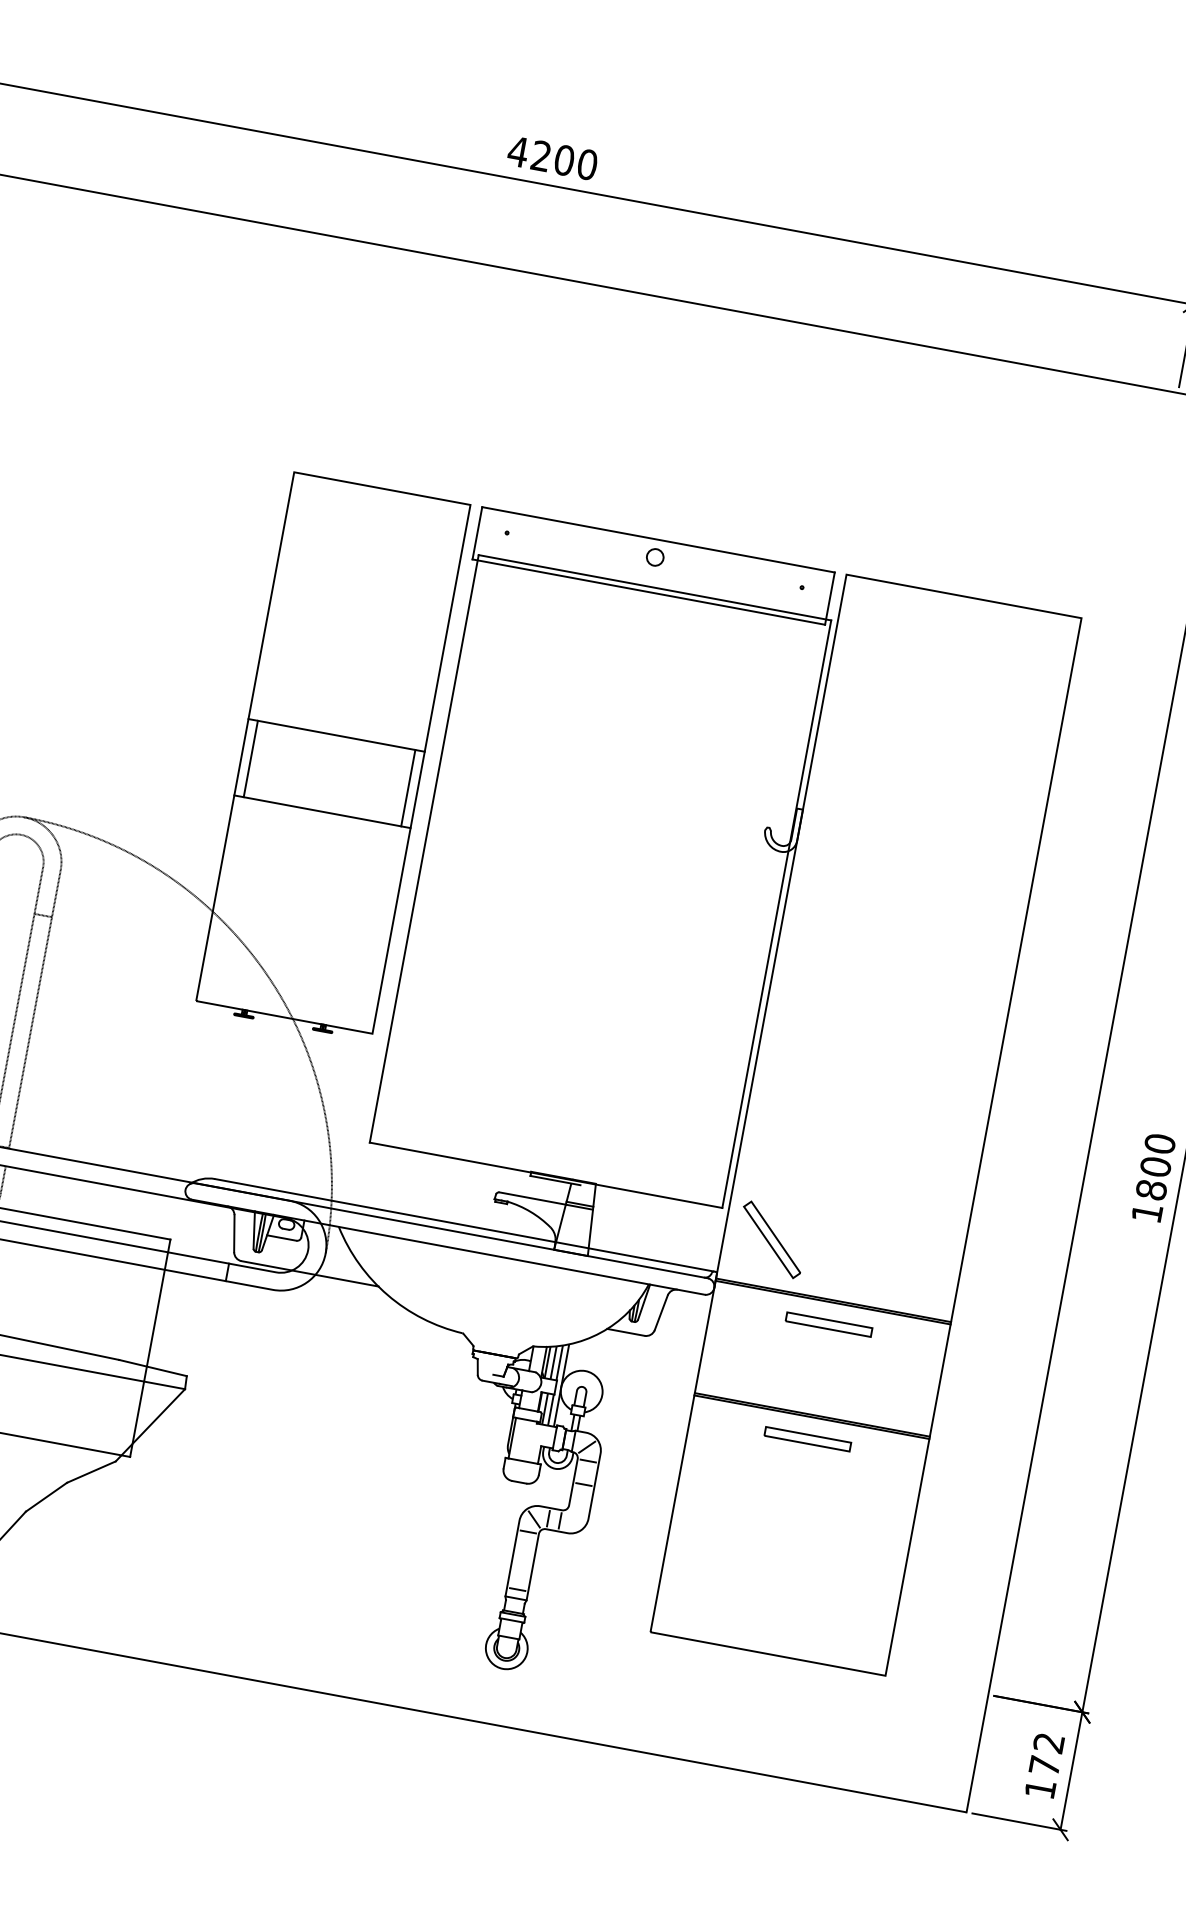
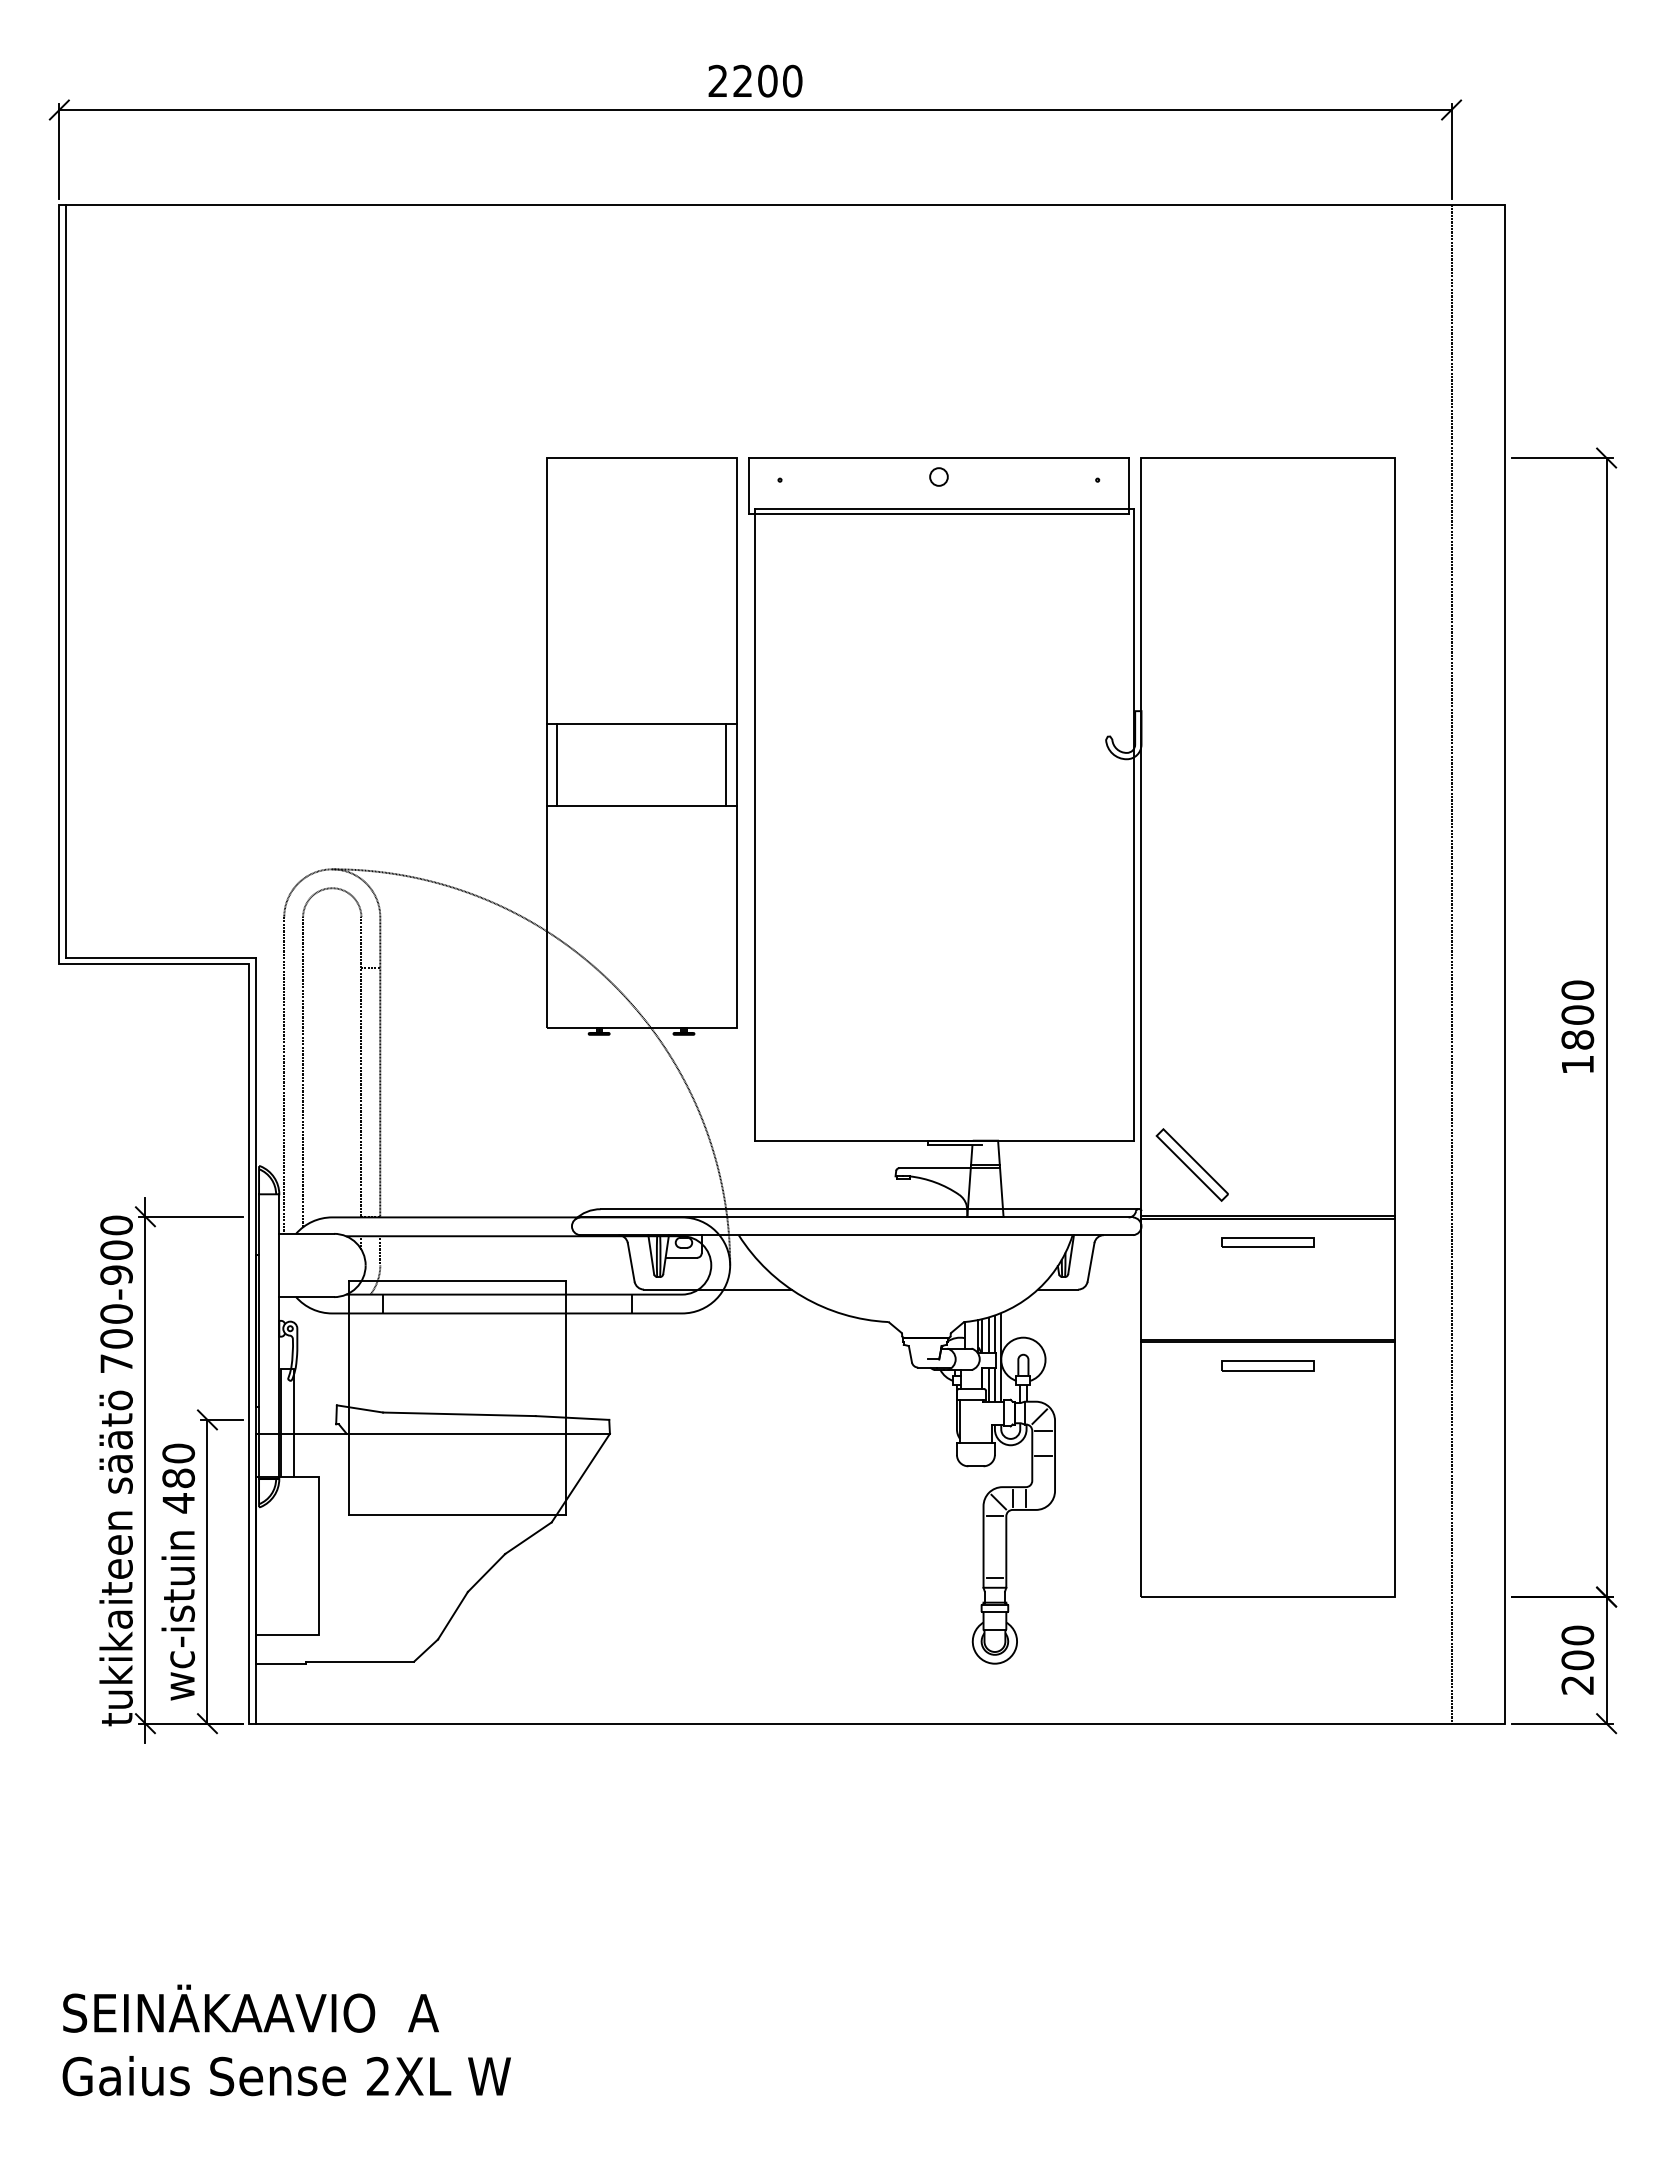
text: (517, 151) -> (717, 80), 4200 -> 2200
line: (1047, 1097) -> (1451, 963), added
text: (1044, 1765) -> (1577, 1659), 172 -> 200

